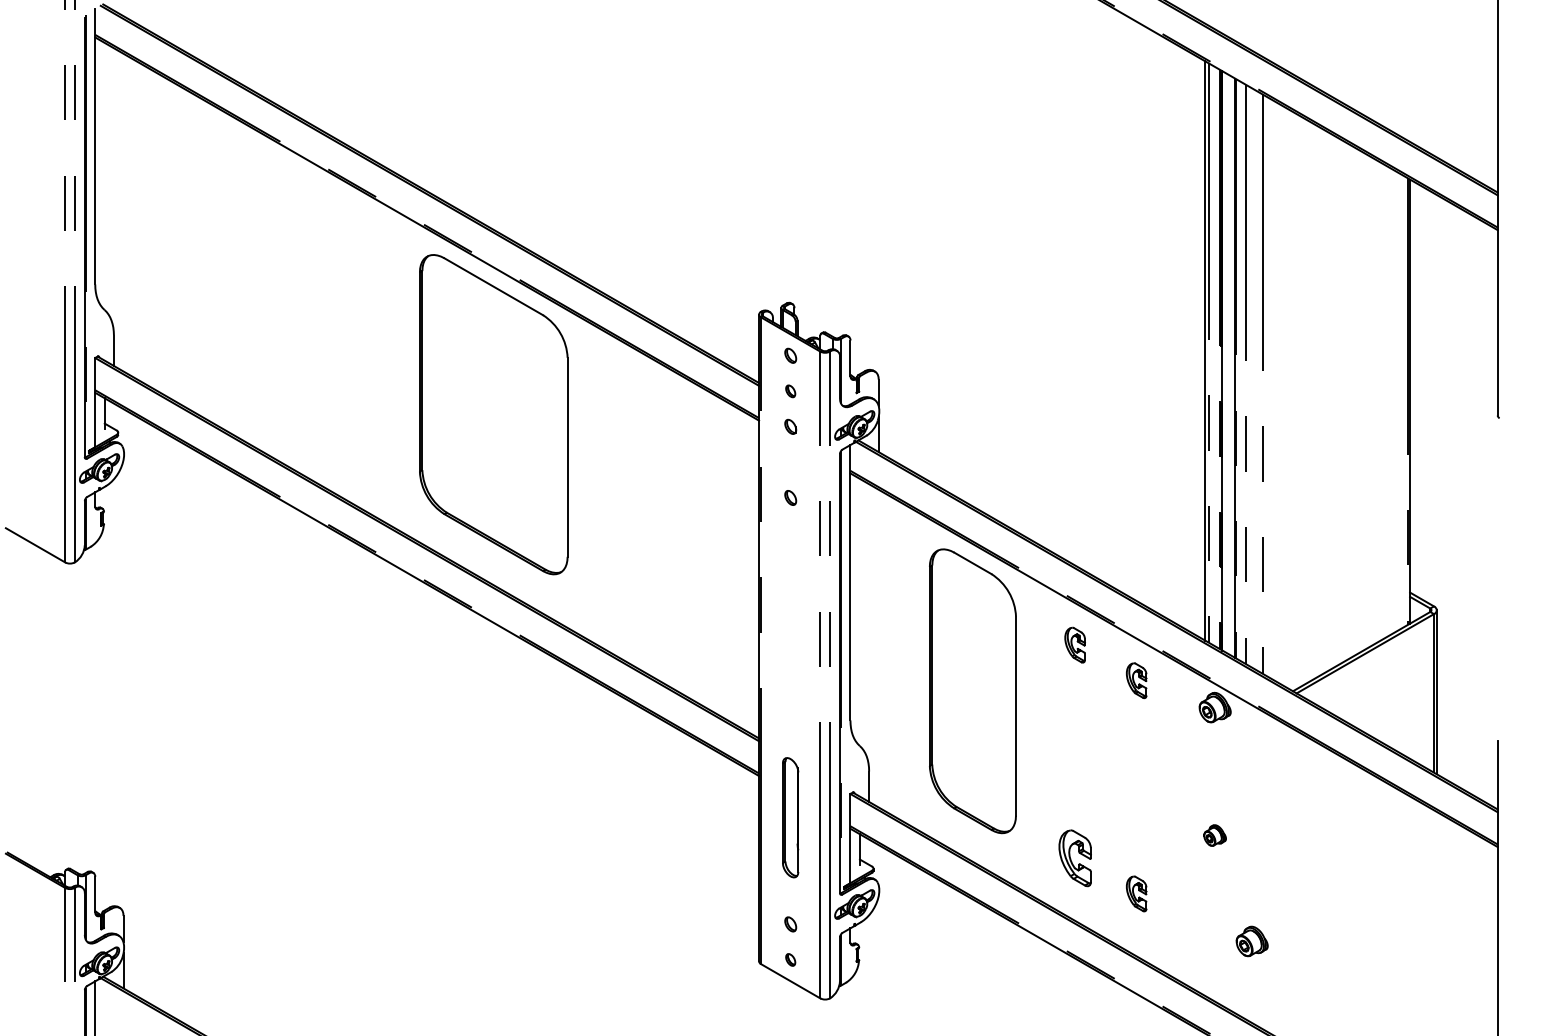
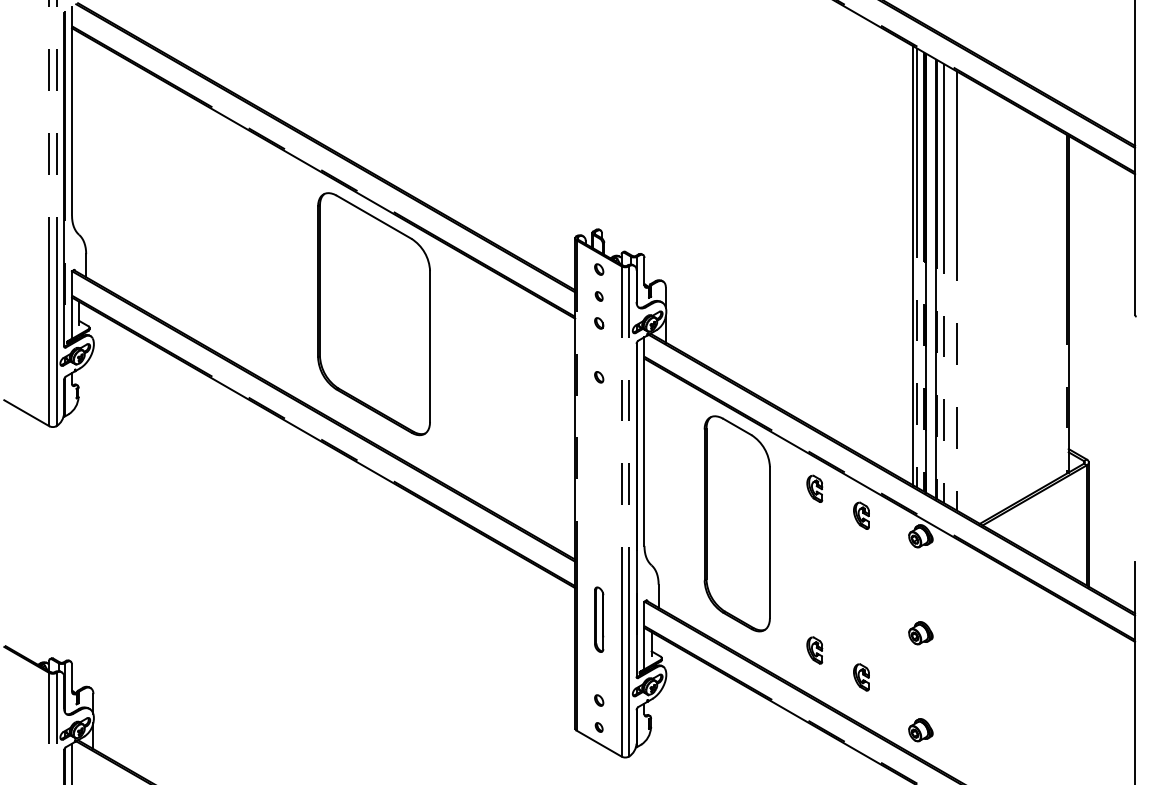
part: (790, 817) -> (599, 619), size x0.71
part: (1214, 835) -> (920, 633), size x1.43
part: (1074, 858) -> (814, 650), size x0.62
part: (1251, 941) -> (920, 730), moved

